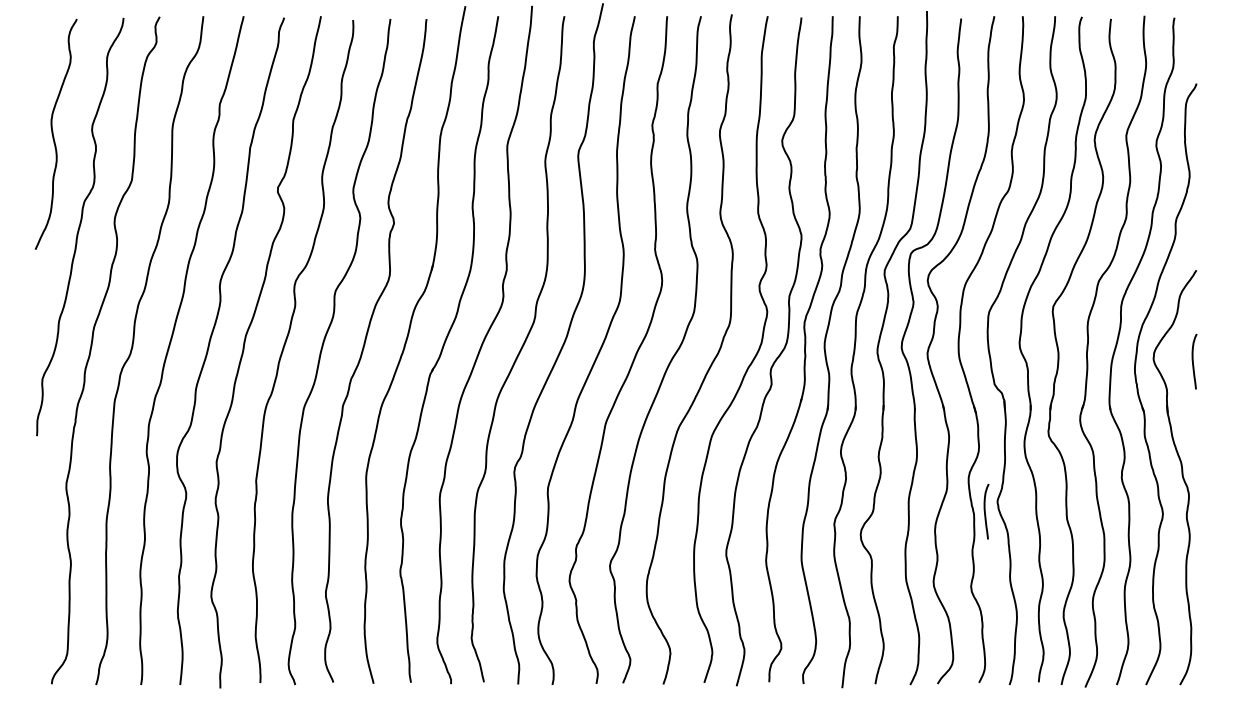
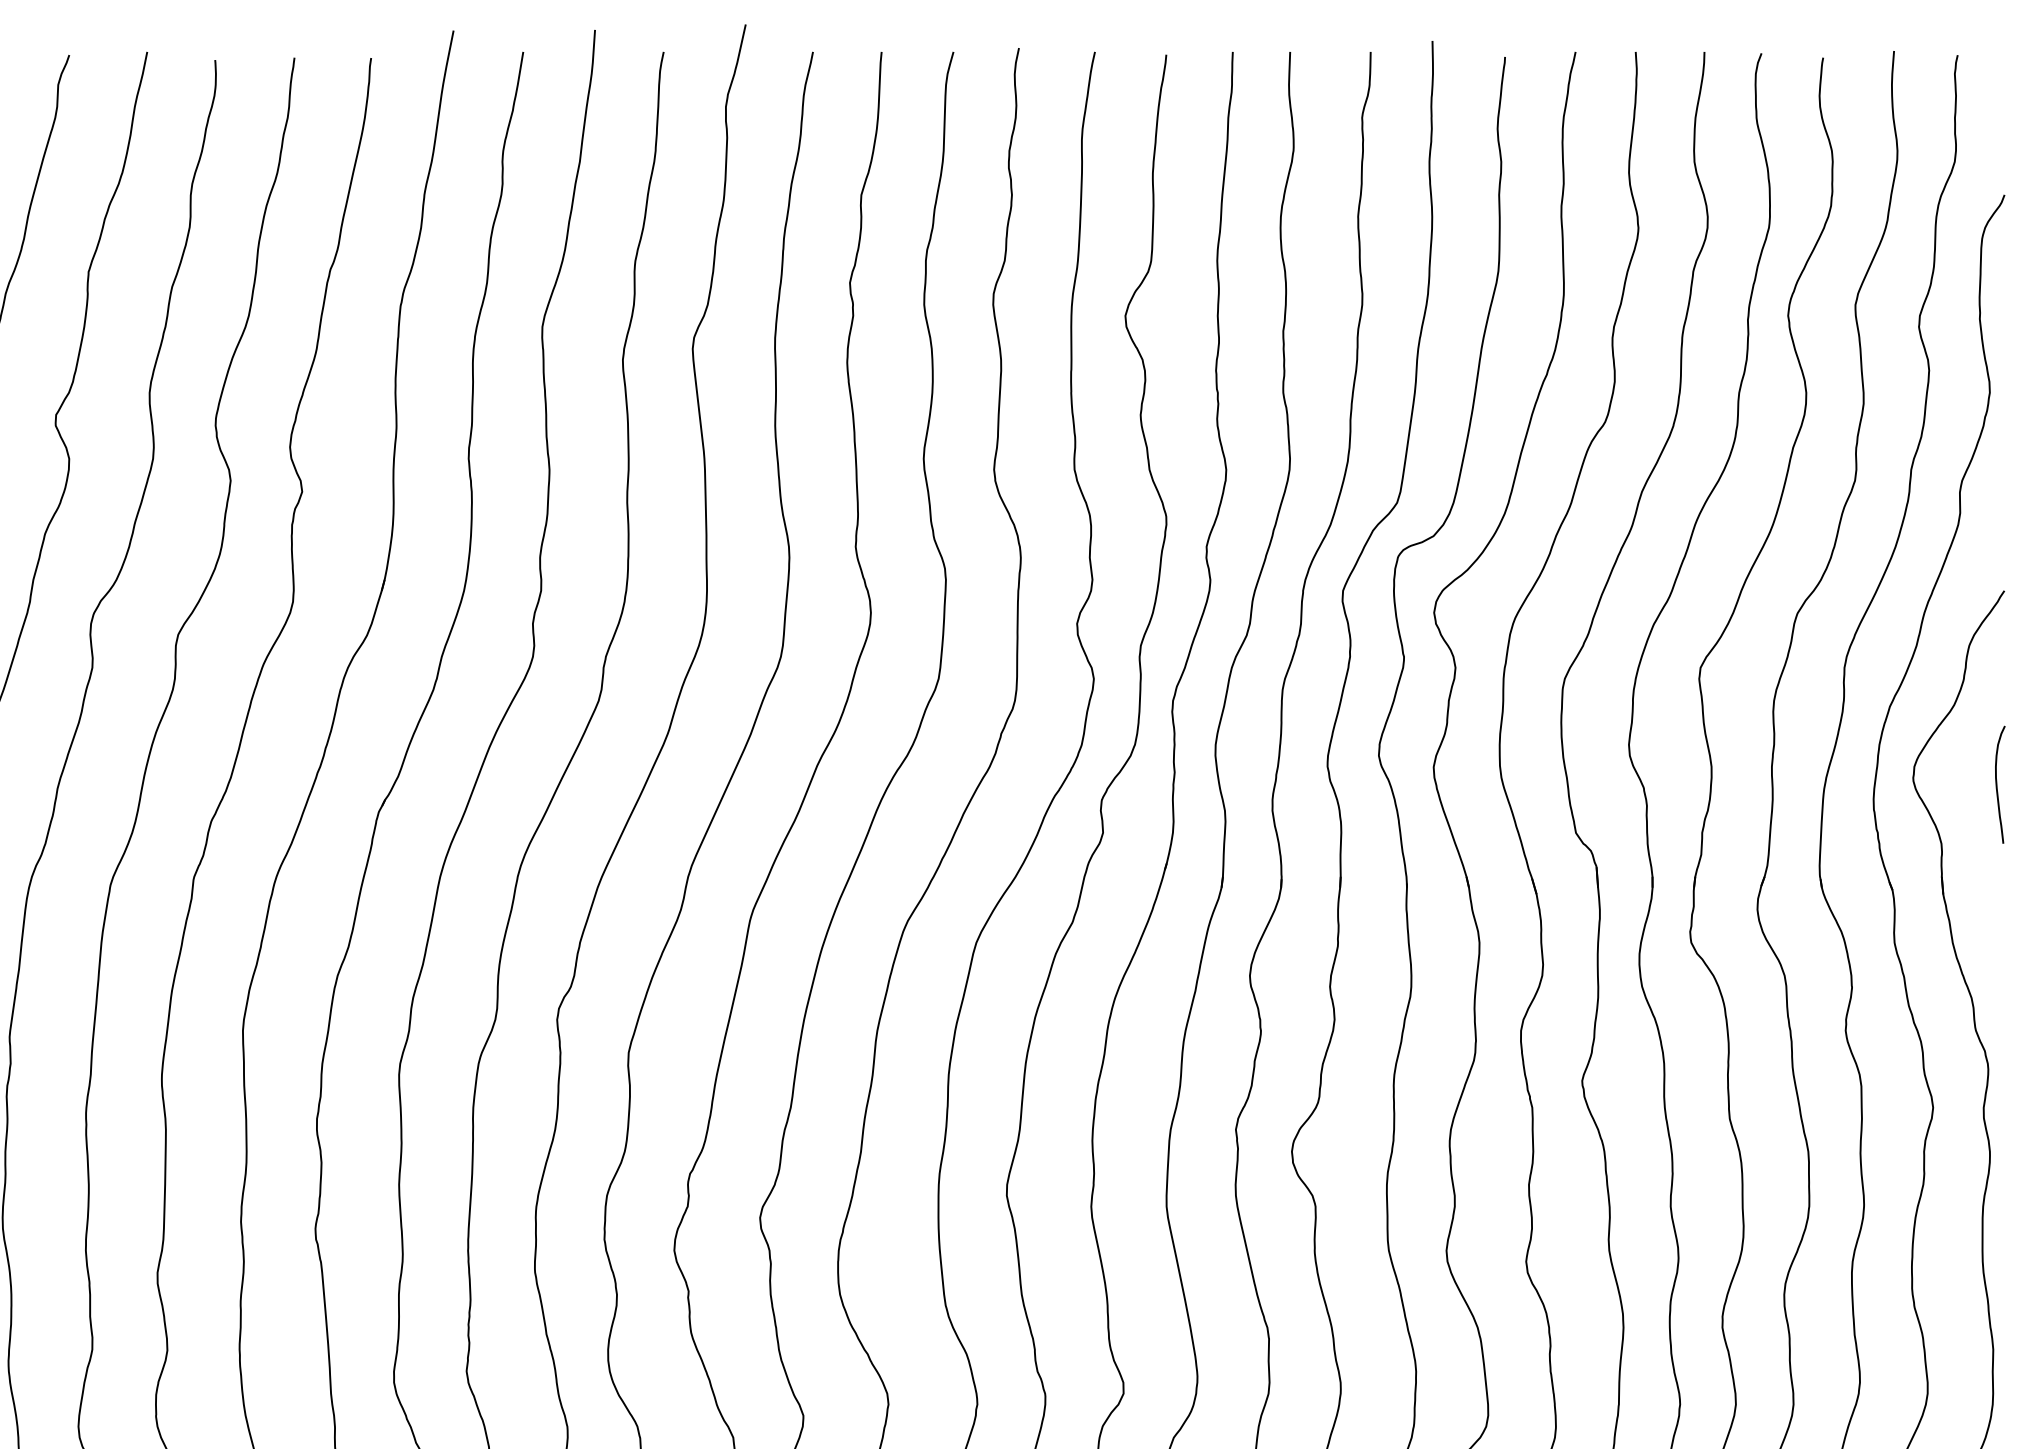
curve: (985, 511) -> (1556, 1102), removed

